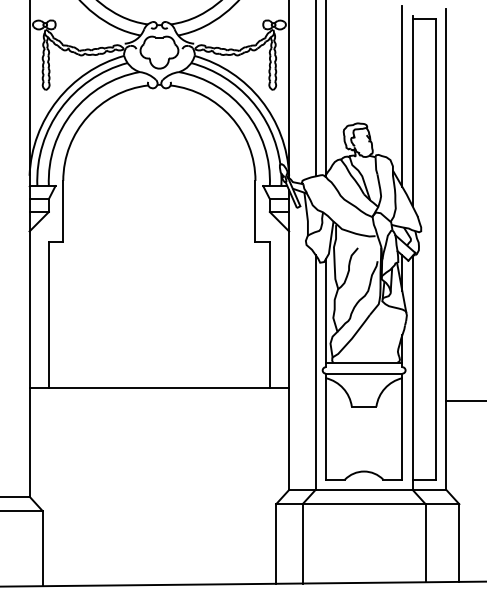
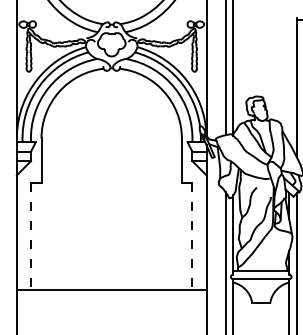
line: (402, 96) -> (289, 76), removed
line: (49, 315) -> (31, 236), solid -> dashed
line: (269, 315) -> (192, 236), solid -> dashed

